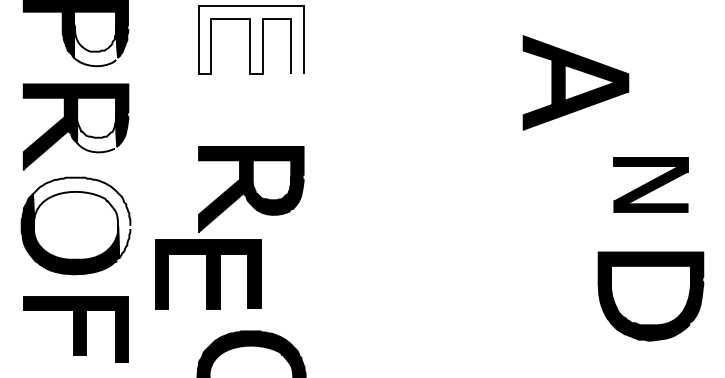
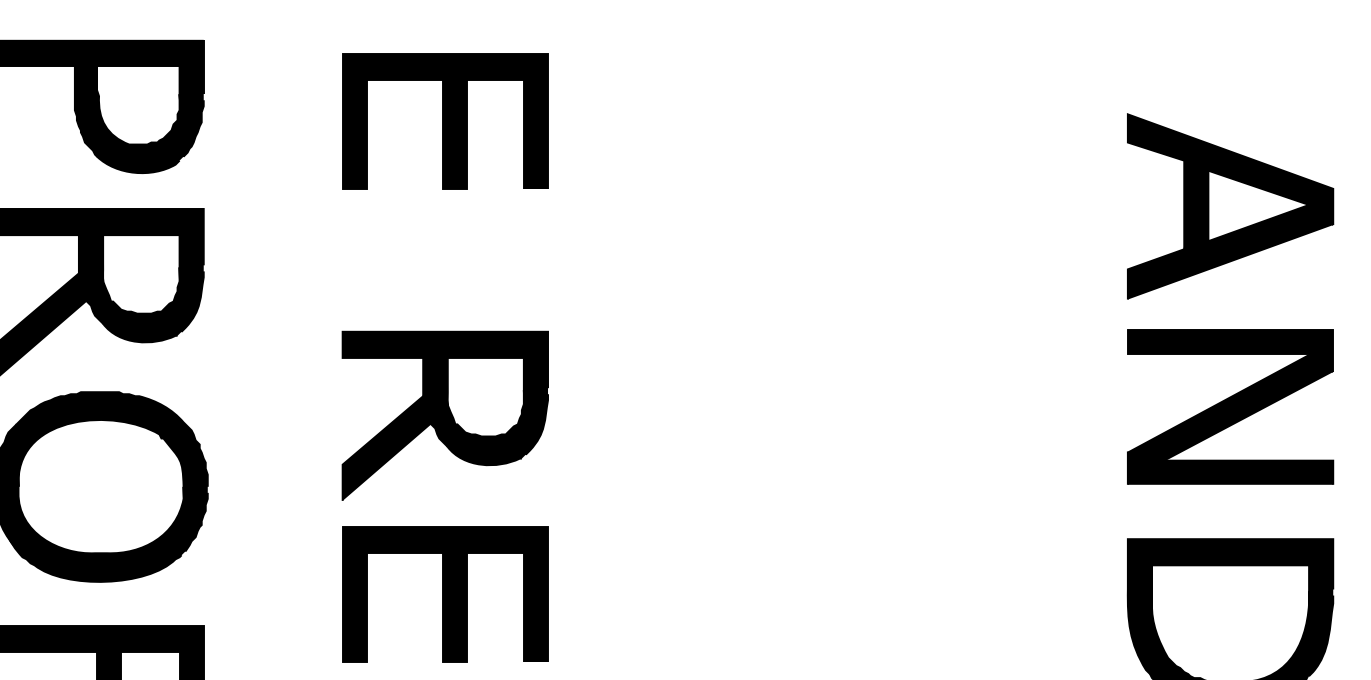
fill: (96, 38) -> (141, 118), added
fill: (251, 39) -> (445, 120), added
part: (575, 82) -> (1229, 205), moved
fill: (97, 124) -> (143, 287), added
part: (650, 184) -> (1229, 405), size x1.43
fill: (81, 217) -> (111, 470), added
part: (208, 274) -> (445, 594), moved

